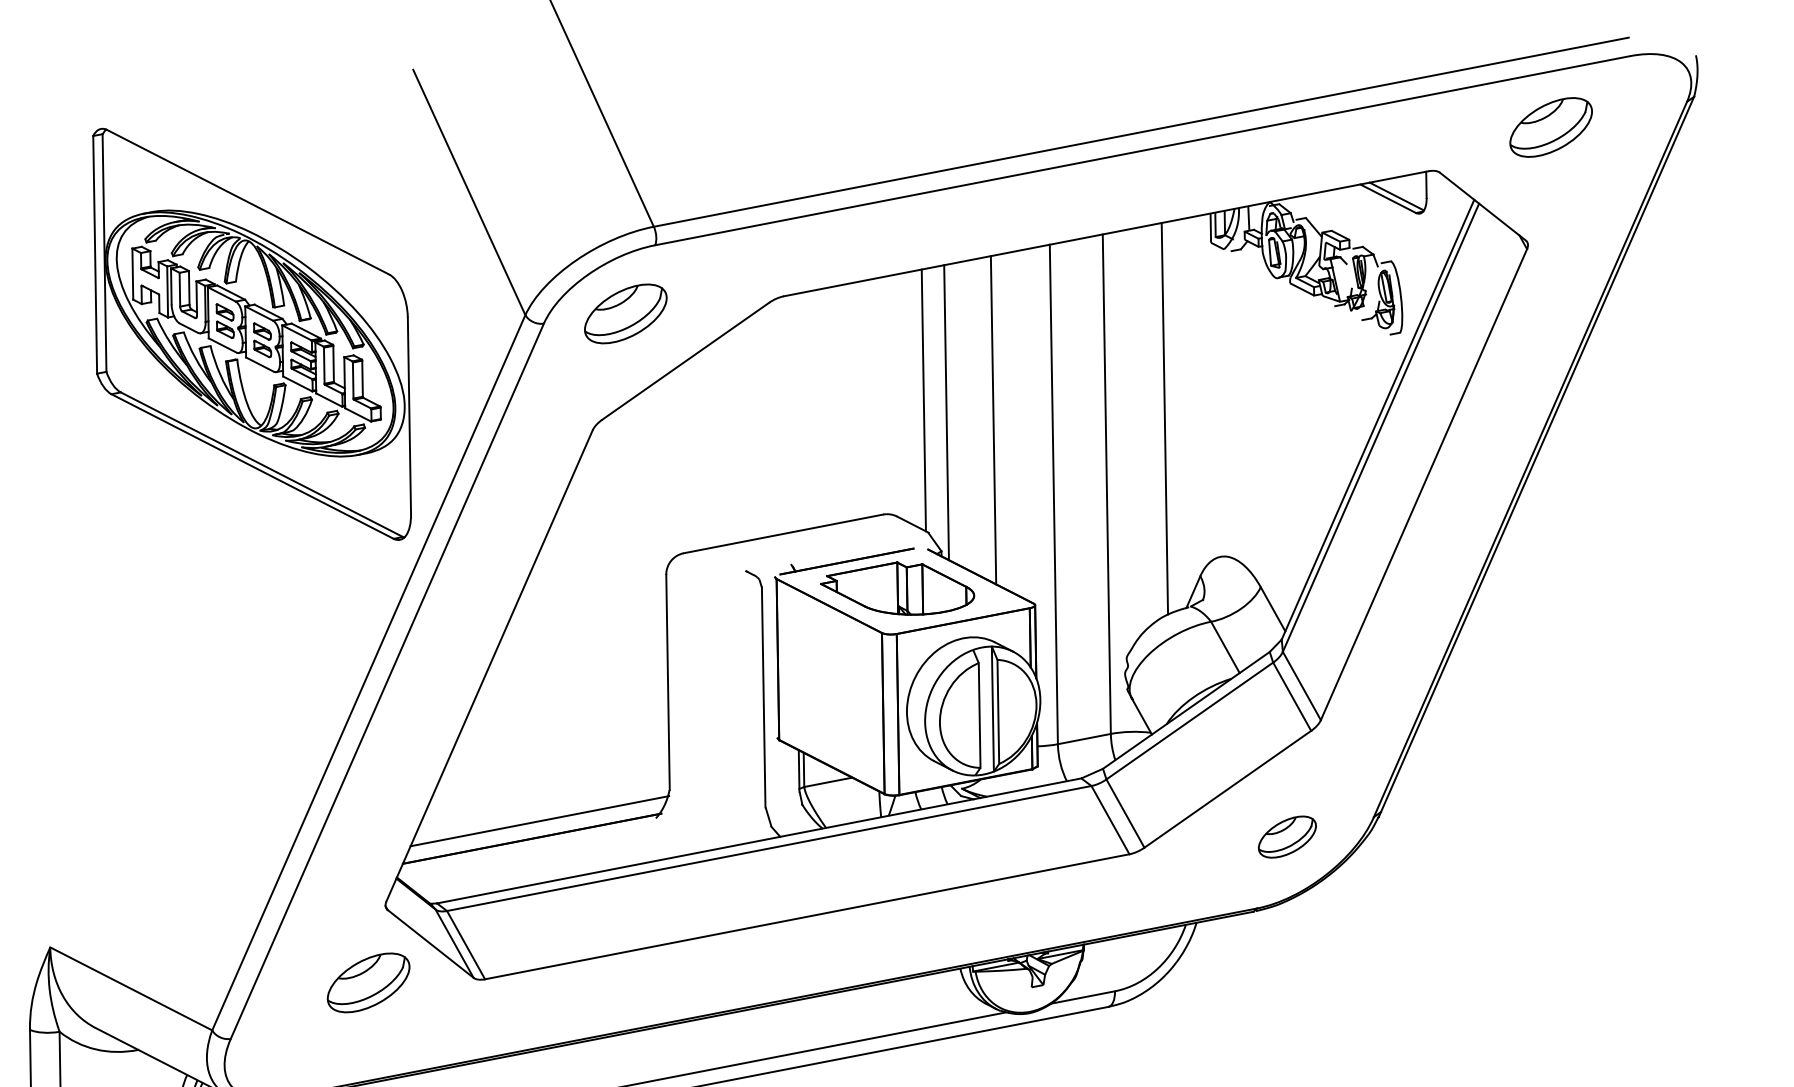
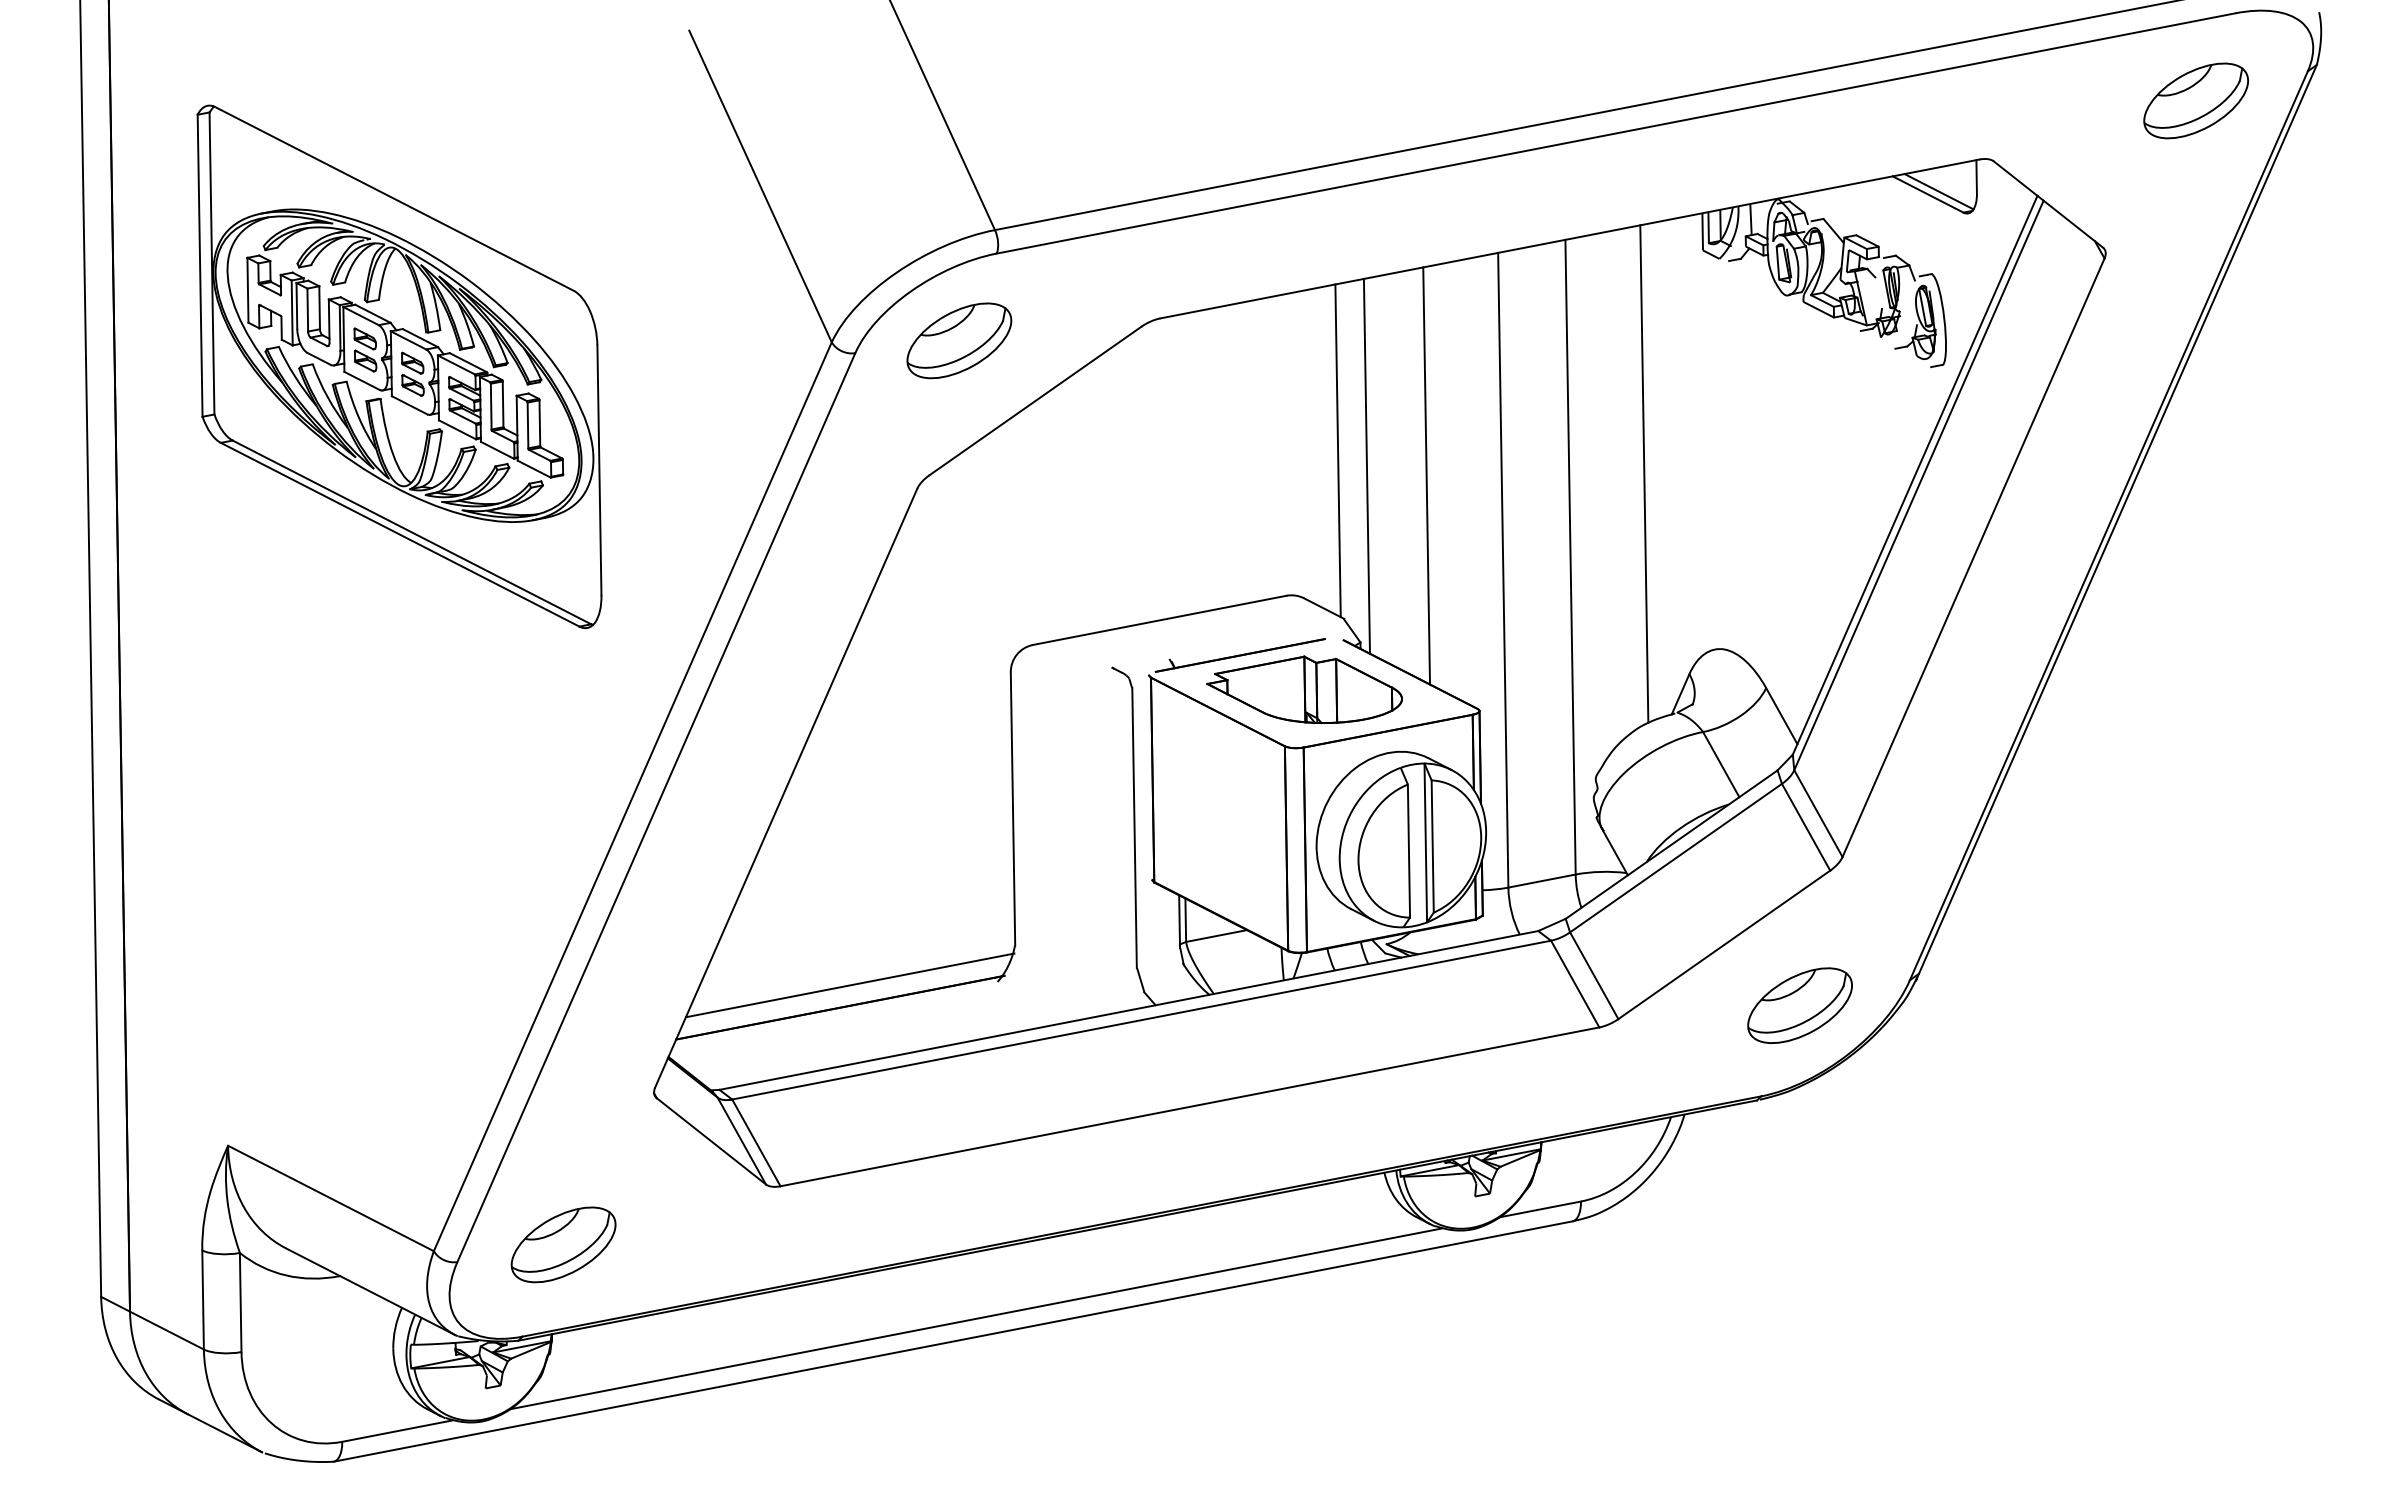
part: (1550, 127) -> (2195, 100), moved
part: (252, 334) -> (399, 366), moved
part: (1286, 837) -> (1799, 1005), size x1.43
part: (368, 982) -> (563, 1244), moved

